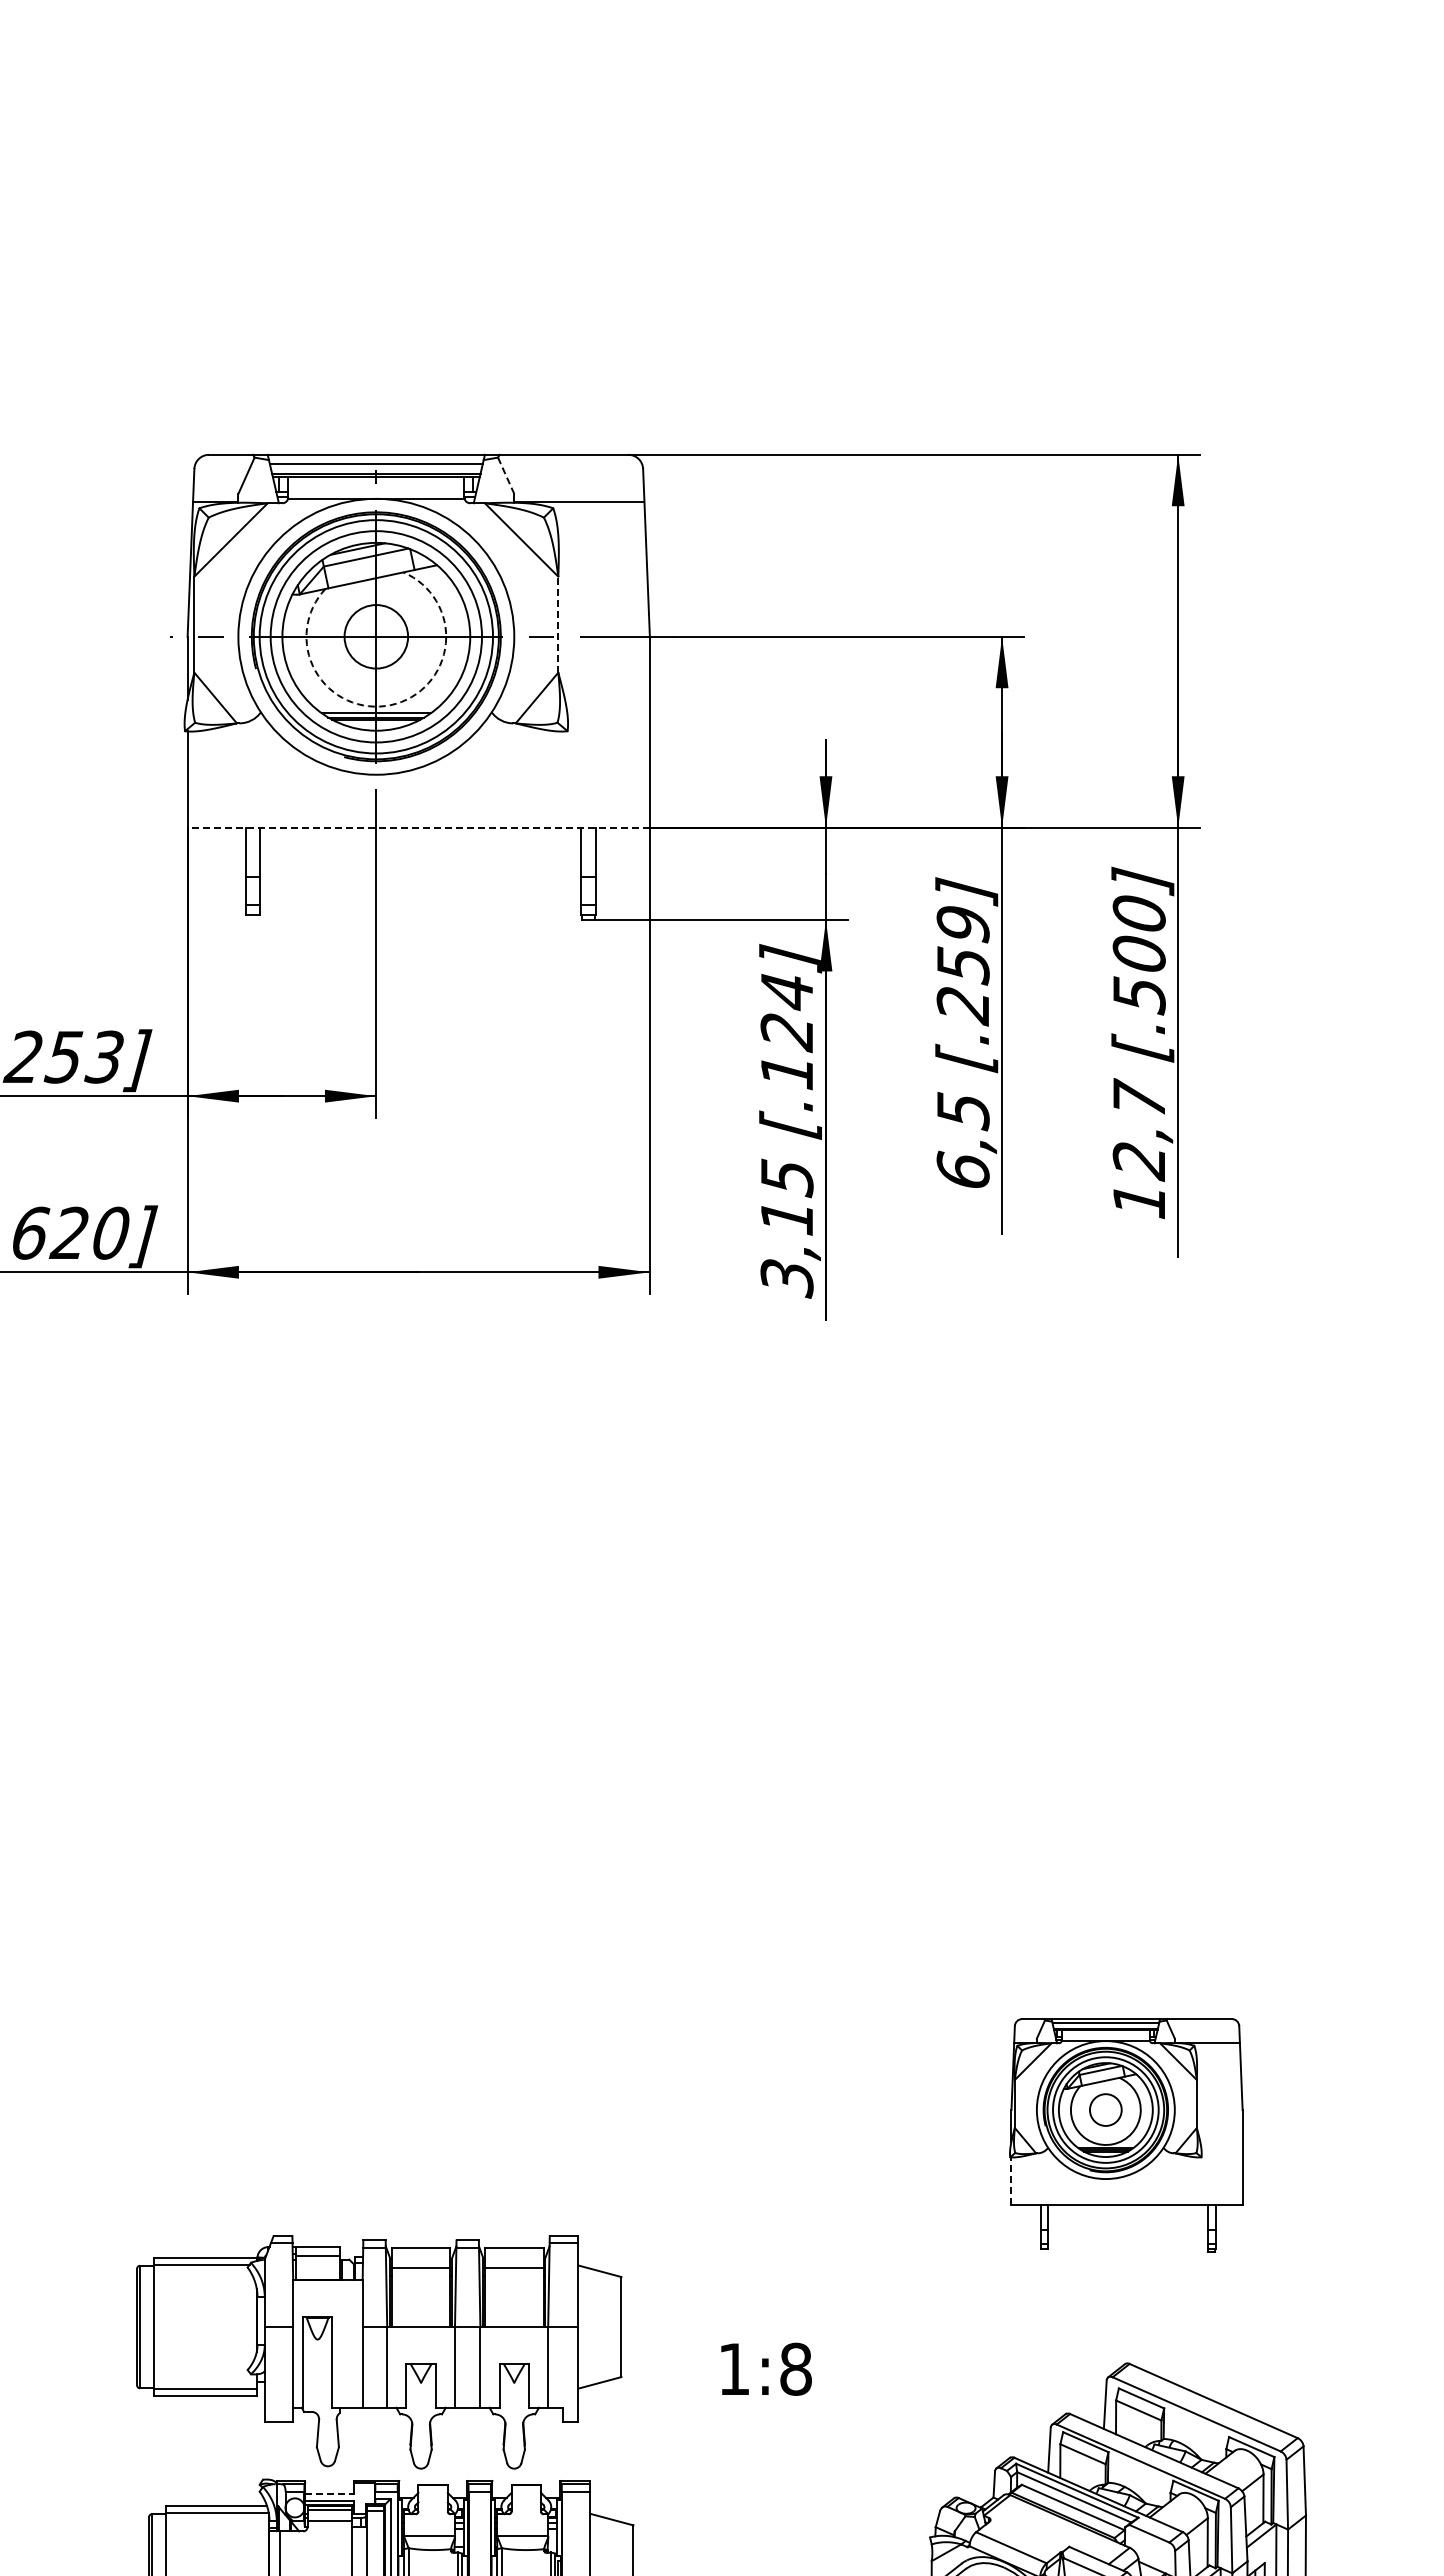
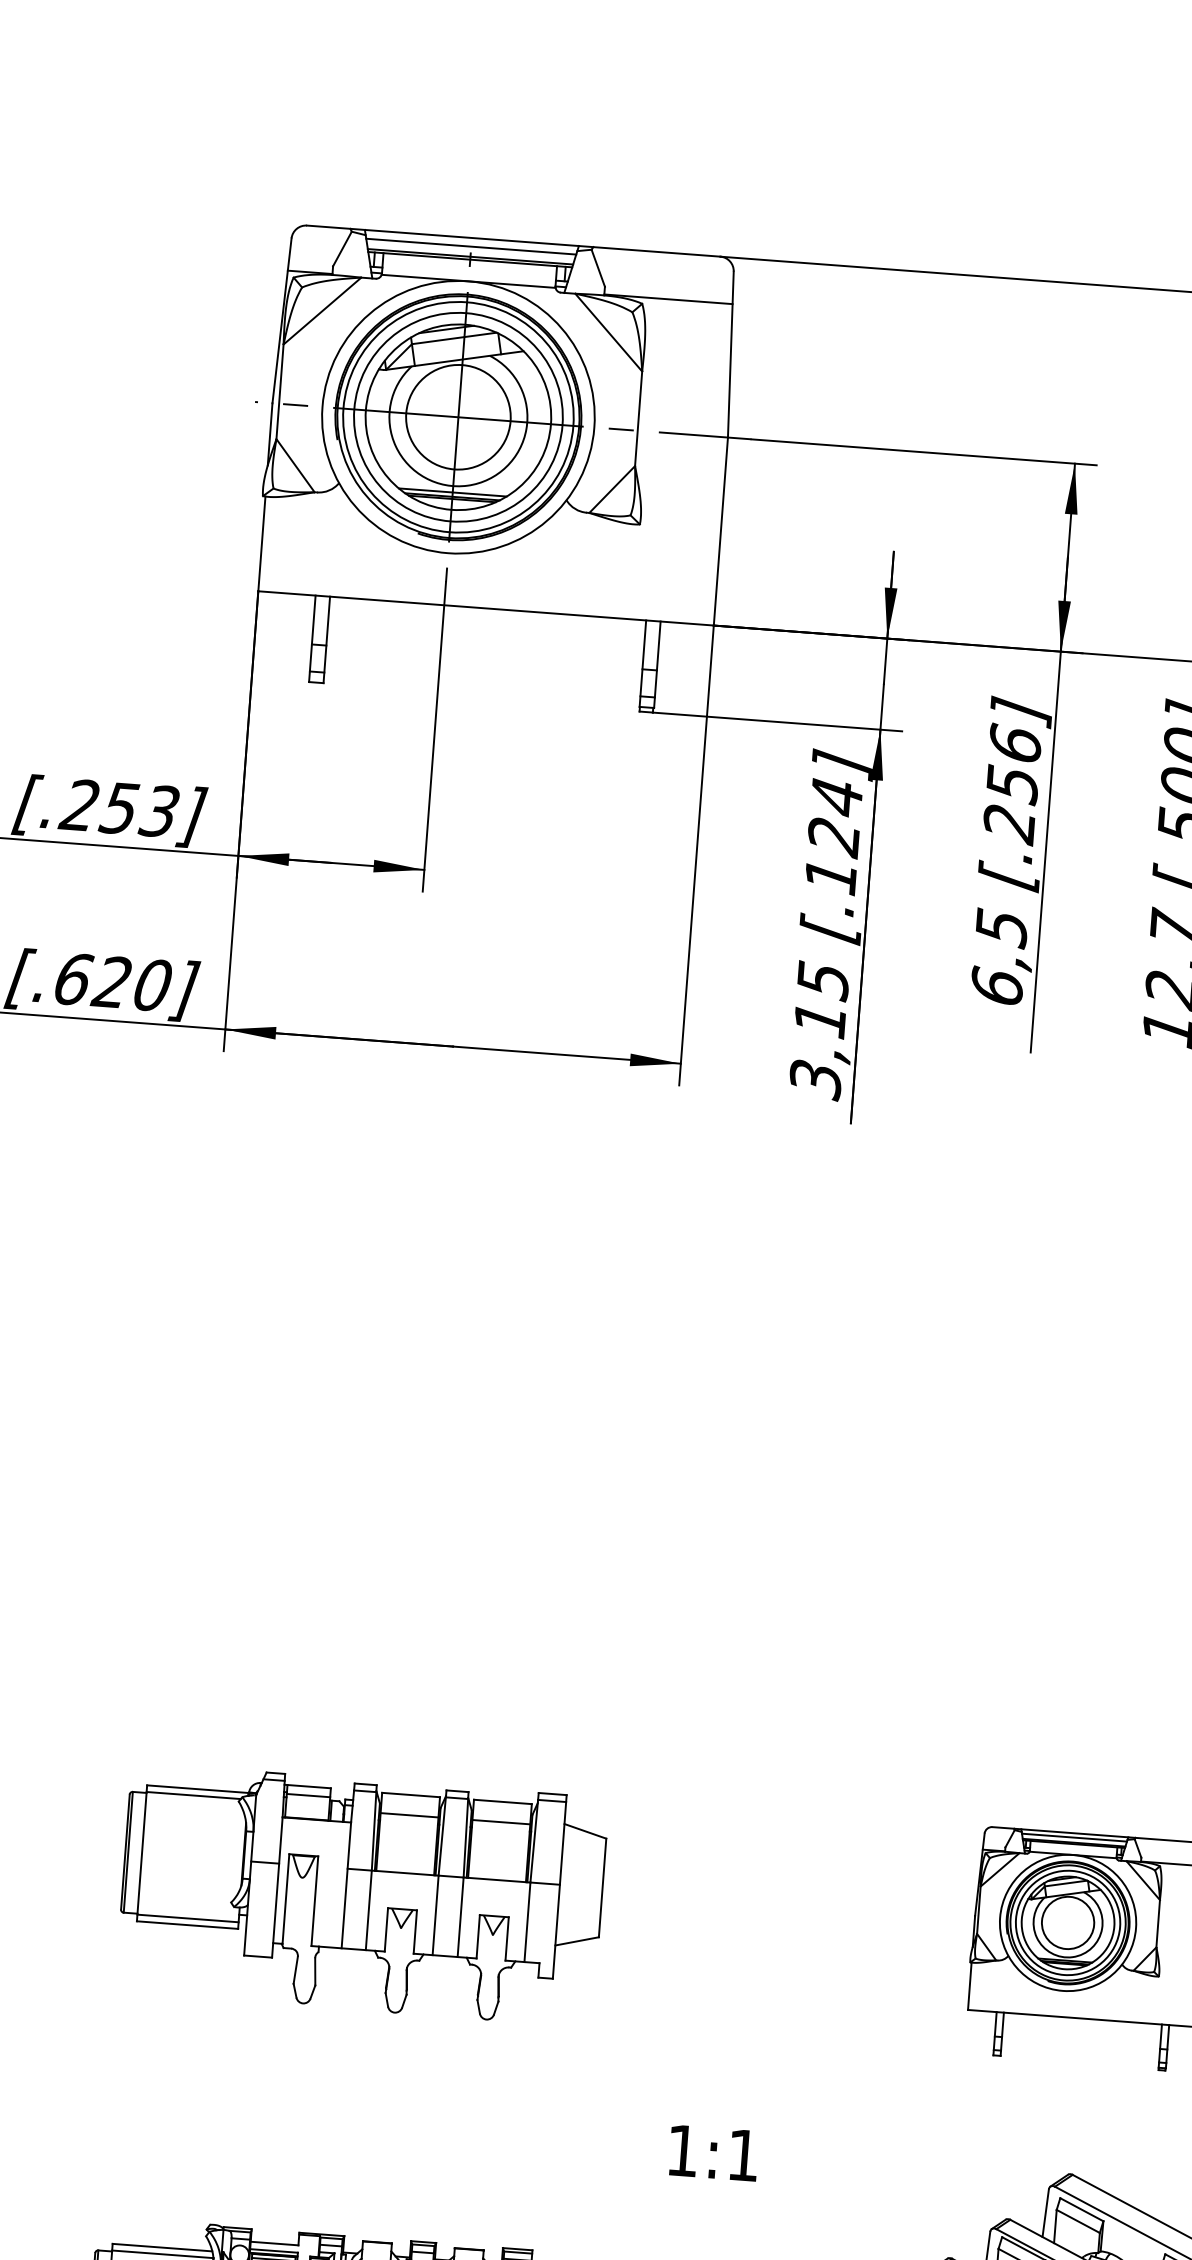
line: (506, 475) -> (598, 267), dashed -> solid
line: (558, 624) -> (638, 418), dashed -> solid
circle: (376, 636) -> (458, 416), size x1.67
arc: (390, 705) -> (467, 486), dashed -> solid
line: (418, 827) -> (485, 608), dashed -> solid
text: (962, 923) -> (1014, 743), [.259] -> [.256]
circle: (1105, 2109) -> (1067, 1922), size x1.67
line: (1011, 2180) -> (969, 1985), dashed -> solid
part: (379, 2352) -> (362, 1895), moved
text: (795, 2368) -> (743, 2154), 1:8 -> 1:1
line: (329, 2493) -> (274, 2243), dashed -> solid

